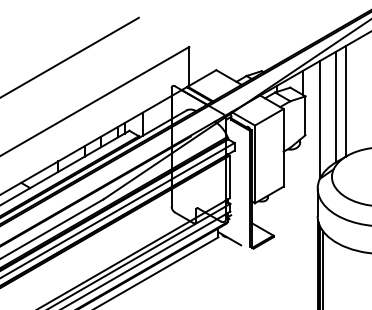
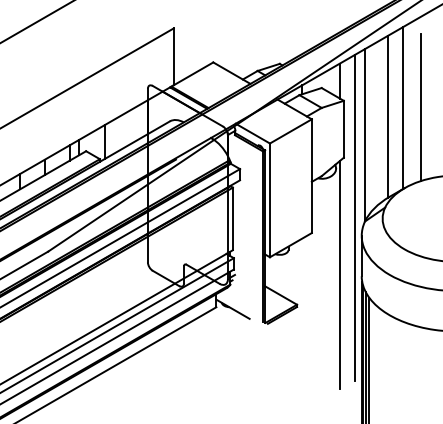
line: (358, 100) -> (421, 106), added
line: (312, 176) -> (354, 218), added
line: (302, 215) -> (339, 275), added

